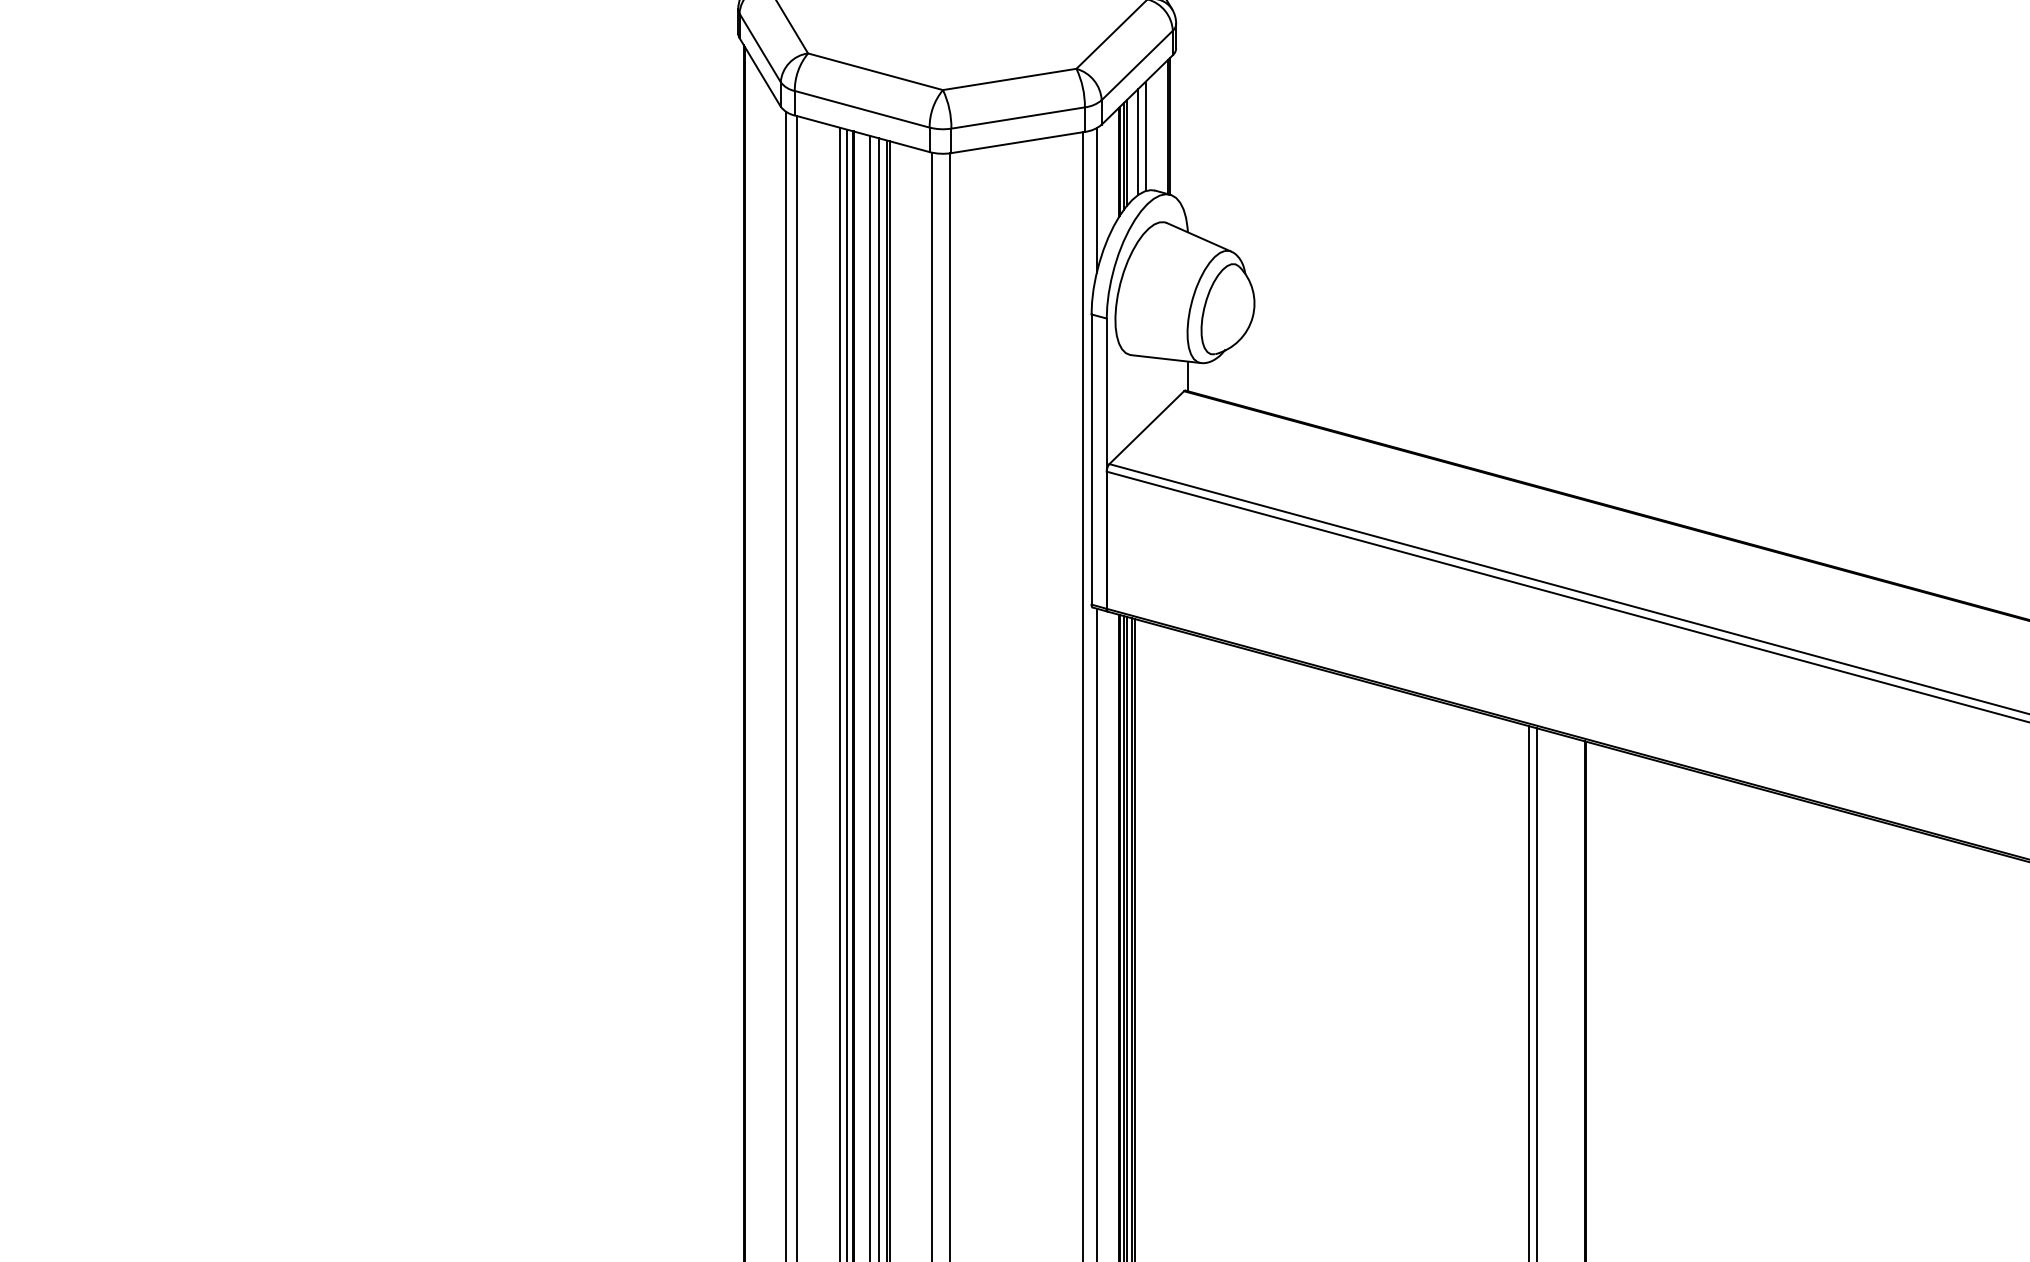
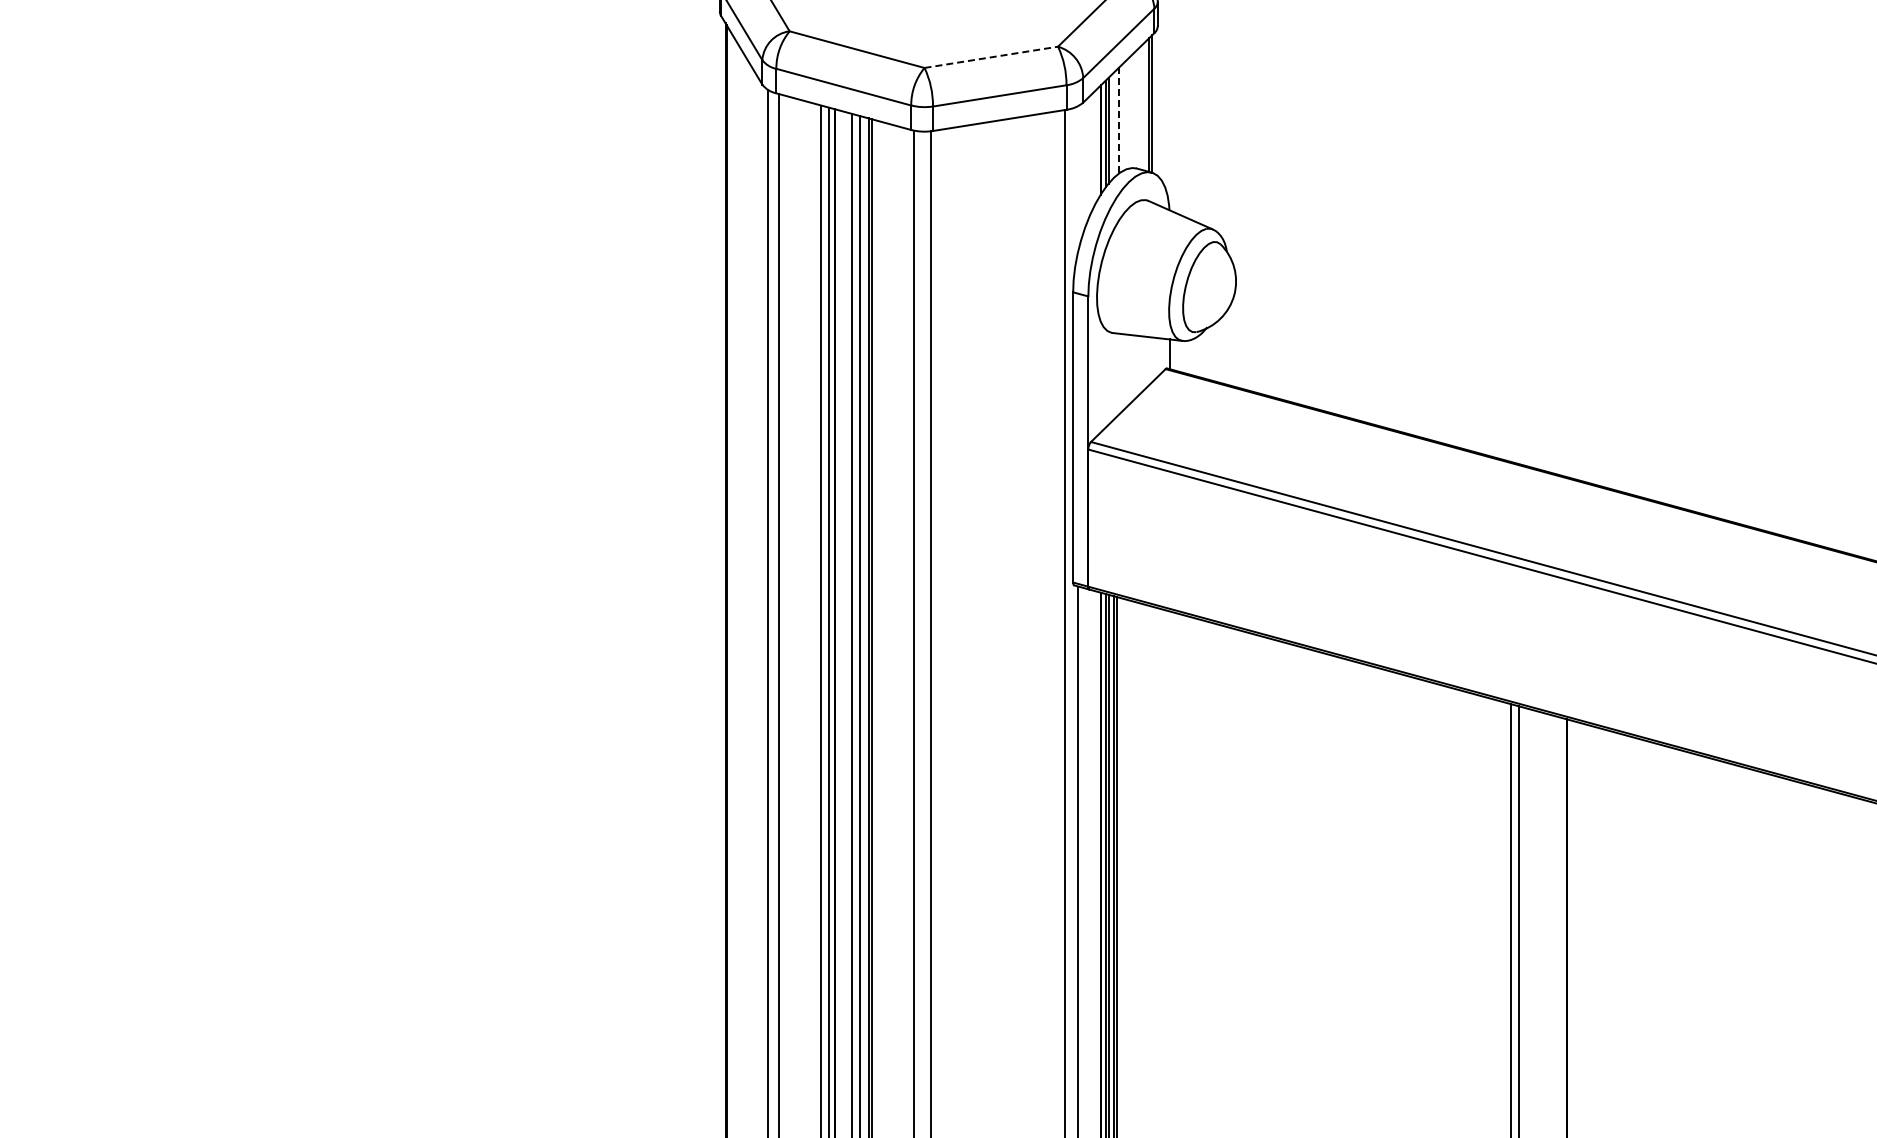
line: (1009, 79) -> (991, 57), solid -> dashed
line: (1145, 136) -> (1127, 114), removed
line: (1137, 142) -> (1119, 120), solid -> dashed
line: (1096, 200) -> (1078, 178), removed

